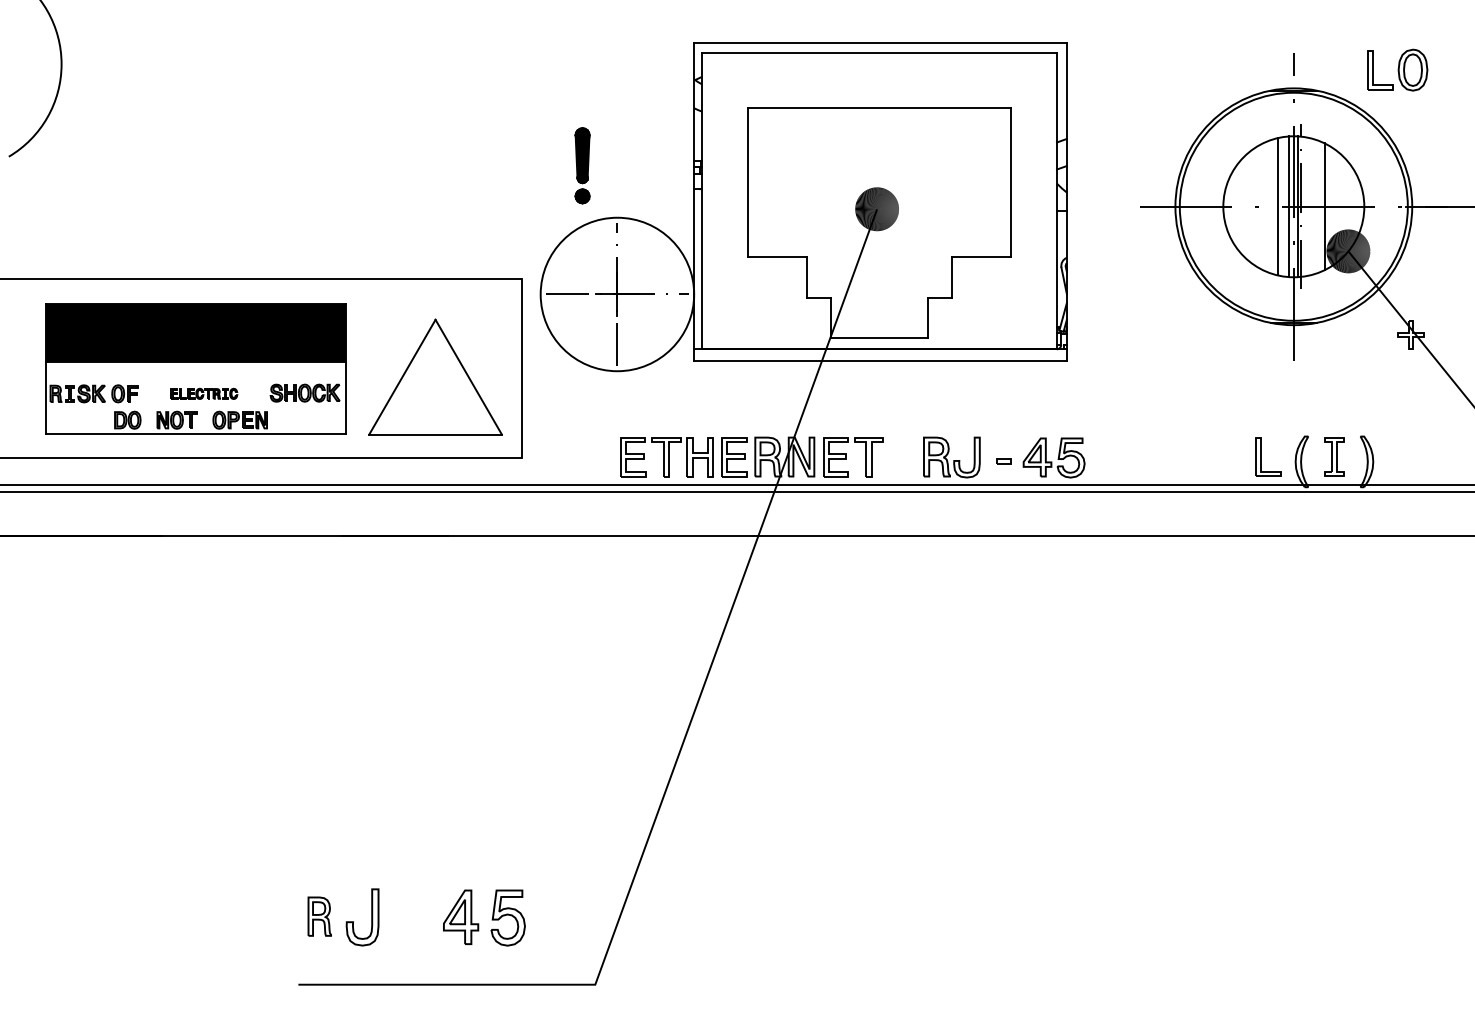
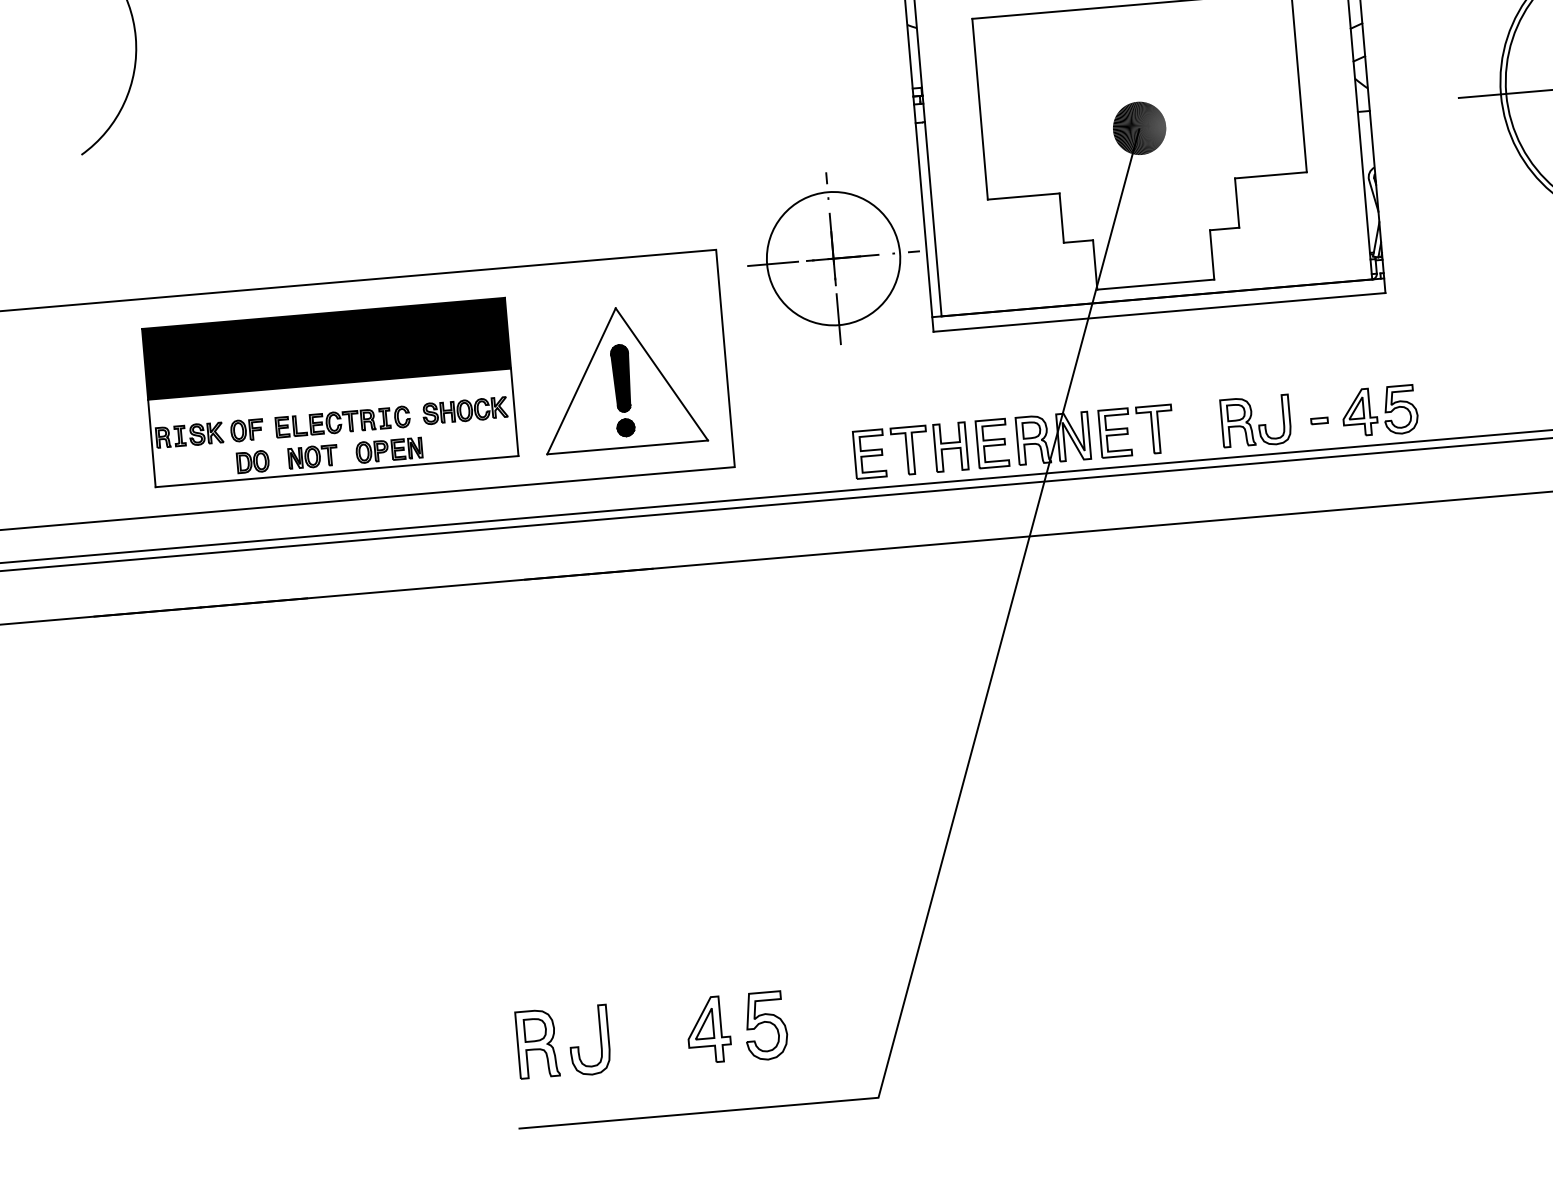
part: (582, 165) -> (622, 390), moved
circle: (617, 294) -> (833, 258), size x0.71
part: (204, 393) -> (343, 421), size x1.67
part: (319, 916) -> (537, 1043), size x1.43

